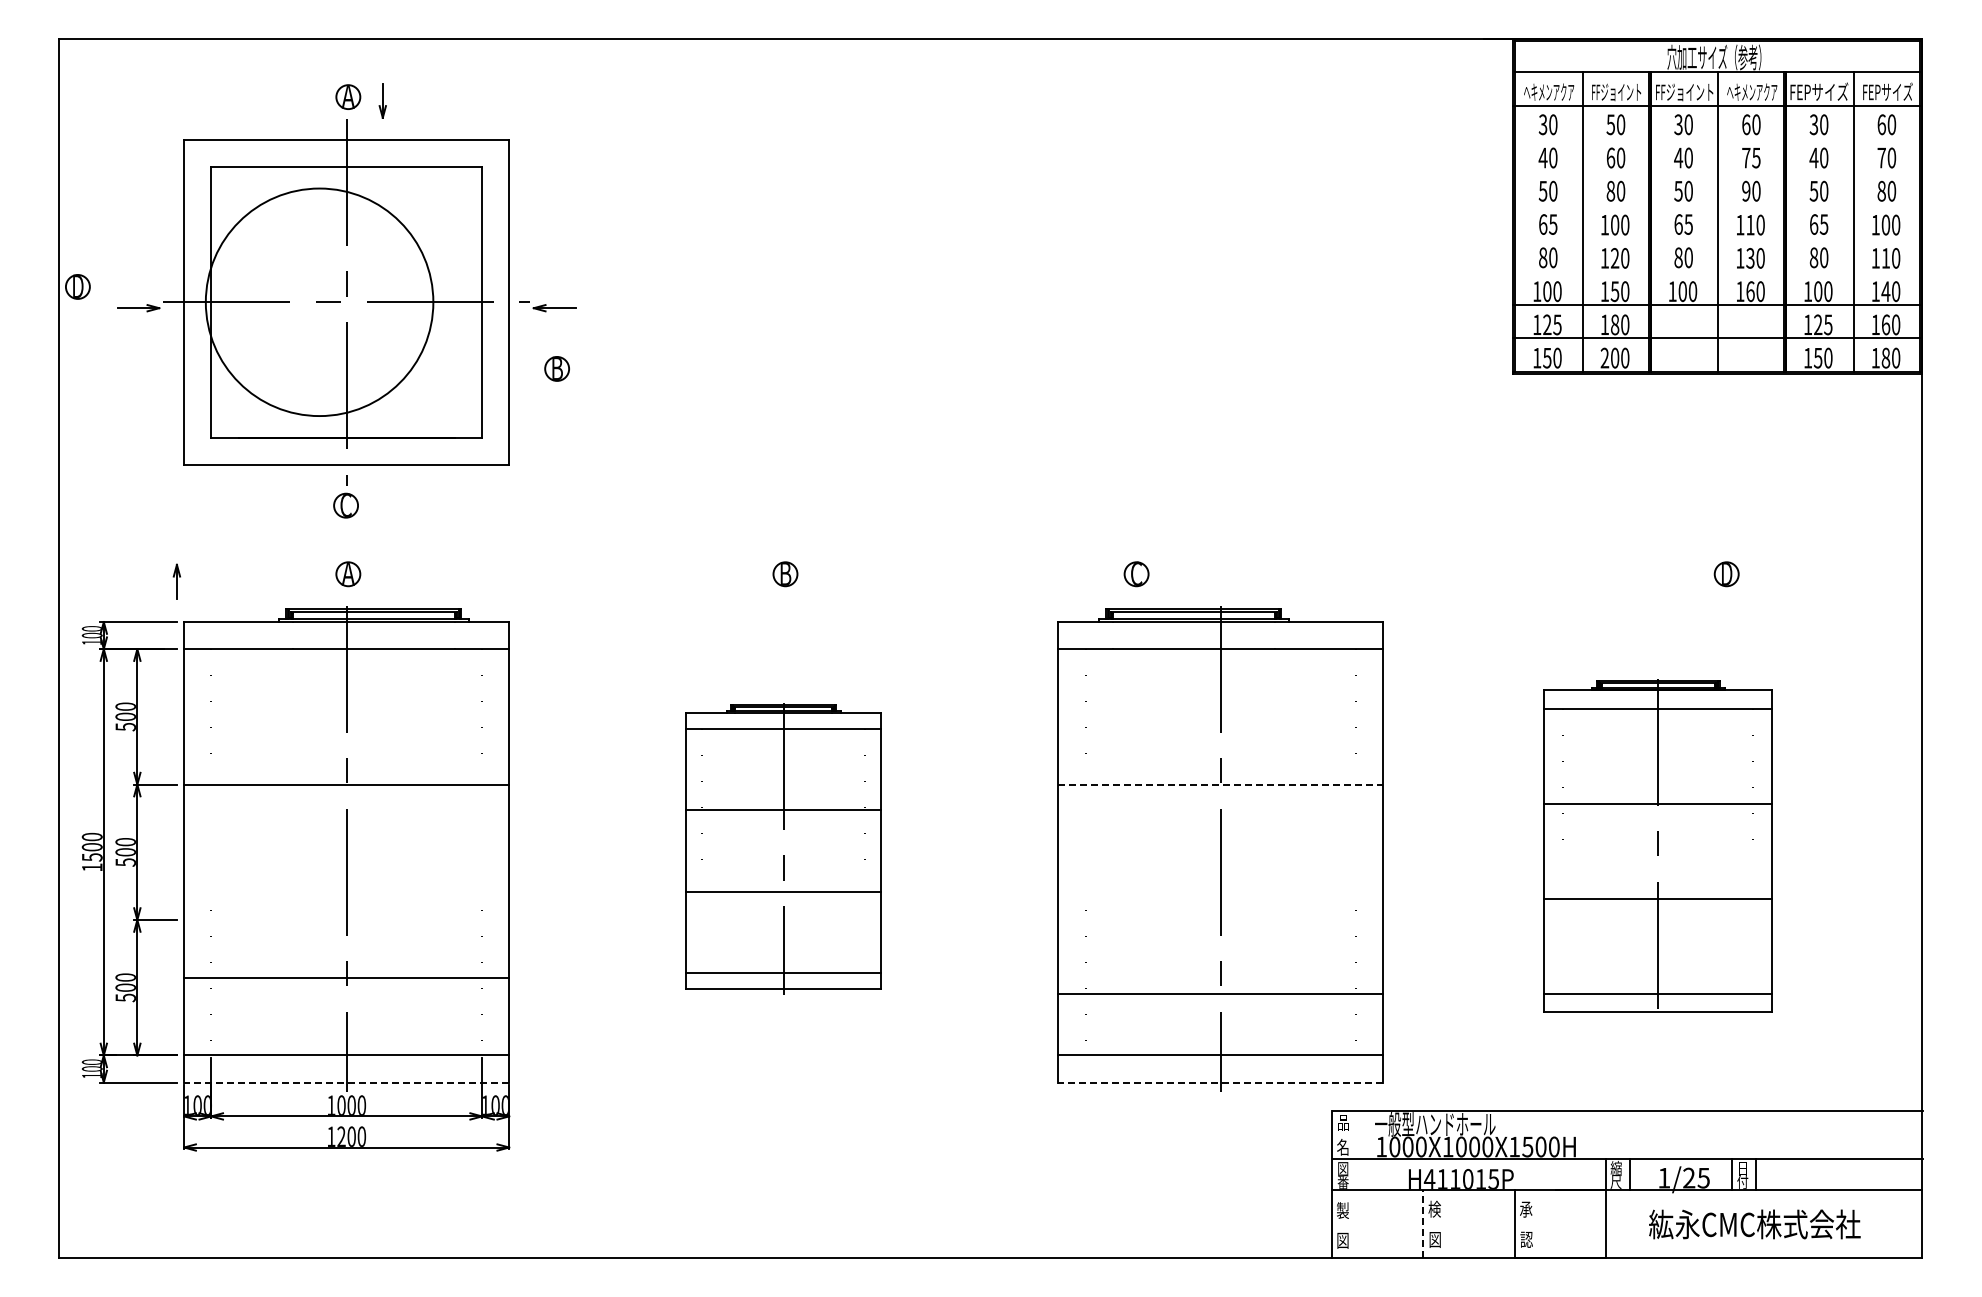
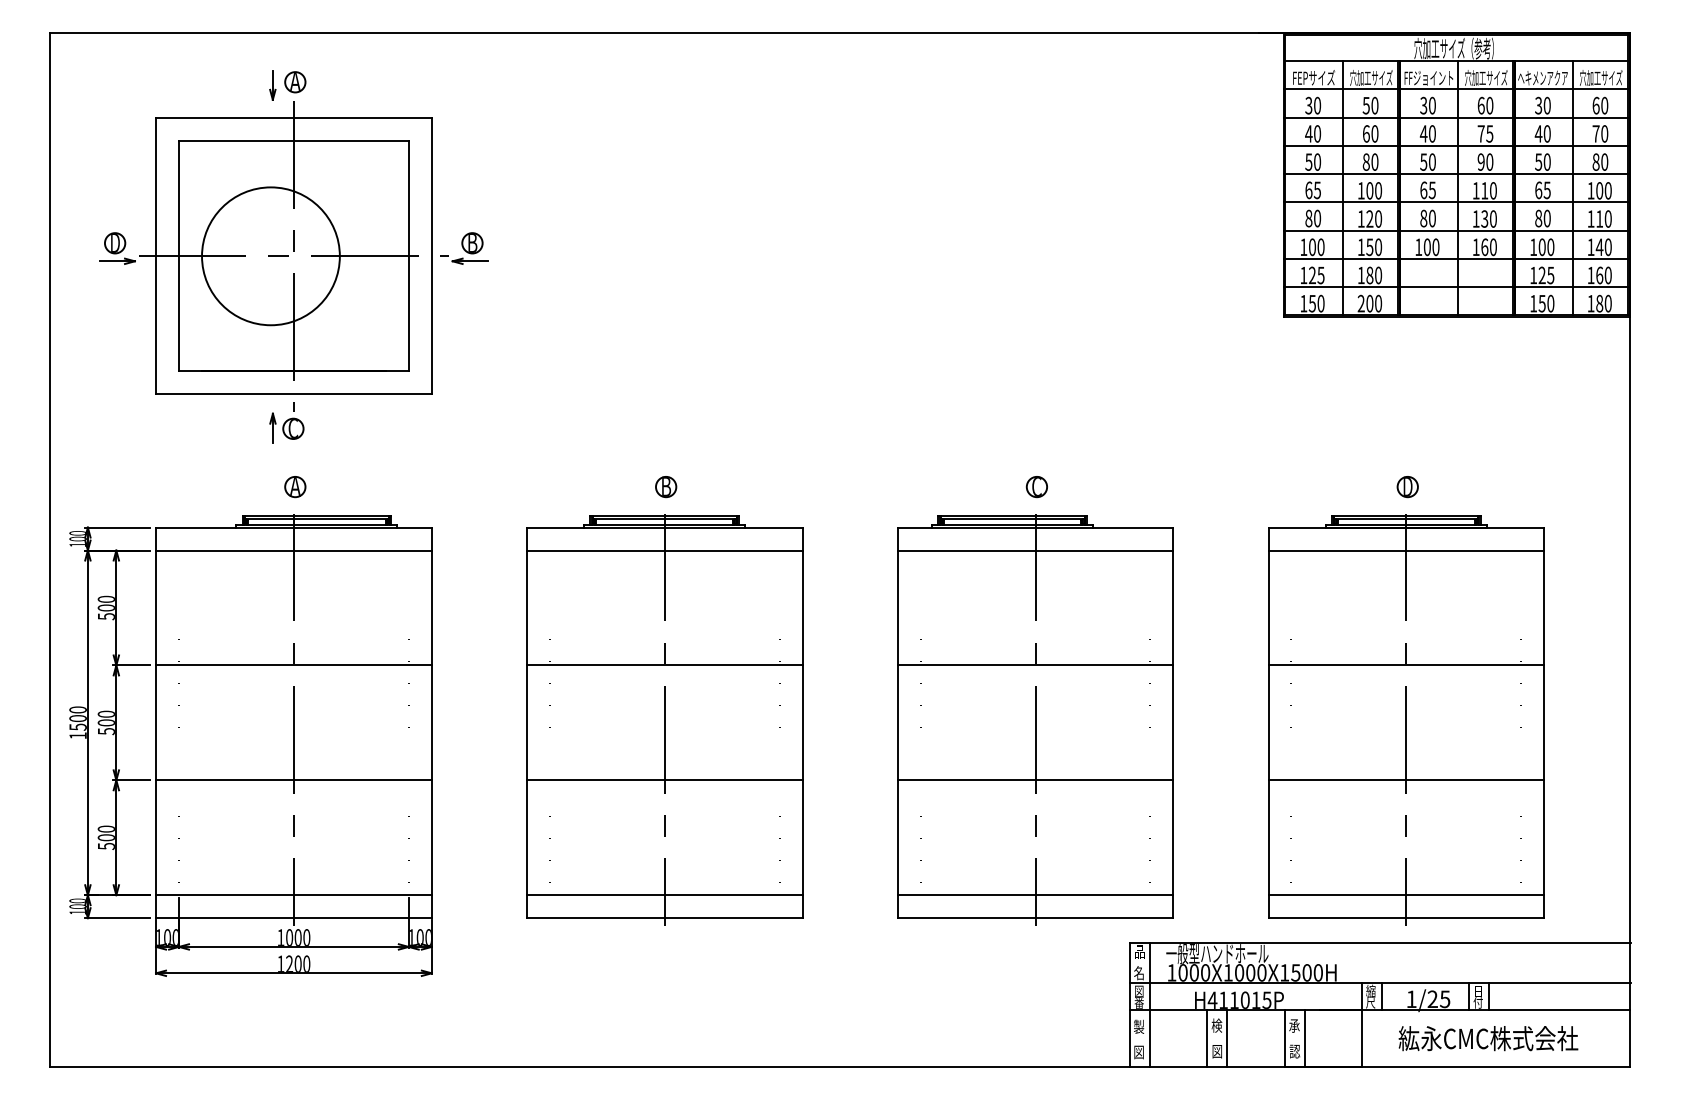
text: (1549, 91) -> (1314, 77), ヘキメンアクア -> FEPサイズ
text: (1616, 91) -> (1371, 77), FFジョイント -> 穴加工サイズ
text: (1752, 91) -> (1486, 77), ヘキメンアクア -> 穴加工サイズ
text: (1818, 91) -> (1542, 77), FEPサイズ -> ヘキメンアクア
text: (1887, 91) -> (1601, 77), FEPサイズ -> 穴加工サイズ
part: (382, 100) -> (272, 85), moved
line: (1717, 138) -> (1456, 117), added
line: (1717, 172) -> (1456, 146), added
line: (1717, 205) -> (1456, 174), added
line: (1717, 238) -> (1456, 202), added
line: (1717, 271) -> (1456, 230), added
part: (77, 286) -> (114, 242), moved
circle: (319, 302) -> (270, 256), size x0.71
part: (556, 368) -> (471, 242), moved
part: (1136, 574) -> (1036, 487), moved
part: (1726, 574) -> (1407, 487), moved
part: (176, 581) -> (272, 427), moved
line: (1220, 784) -> (1035, 665), dashed -> solid
part: (783, 848) -> (664, 719), size x1.67
part: (1658, 848) -> (1406, 719), size x1.43
line: (346, 978) -> (293, 780), moved
line: (1220, 994) -> (1035, 780), moved
line: (346, 1082) -> (293, 918), dashed -> solid
line: (1220, 1082) -> (1035, 918), dashed -> solid
line: (1355, 1184) -> (1149, 1004), added
line: (1446, 1223) -> (1226, 1037), added
line: (1538, 1223) -> (1304, 1037), added
line: (1423, 1224) -> (1207, 1038), dashed -> solid

